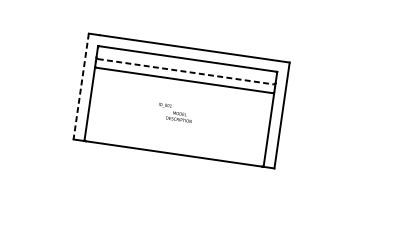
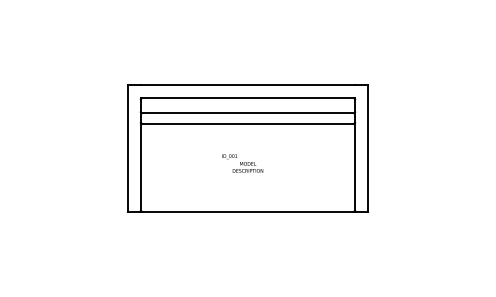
line: (186, 71) -> (248, 113), dashed -> solid
line: (81, 86) -> (127, 148), dashed -> solid

